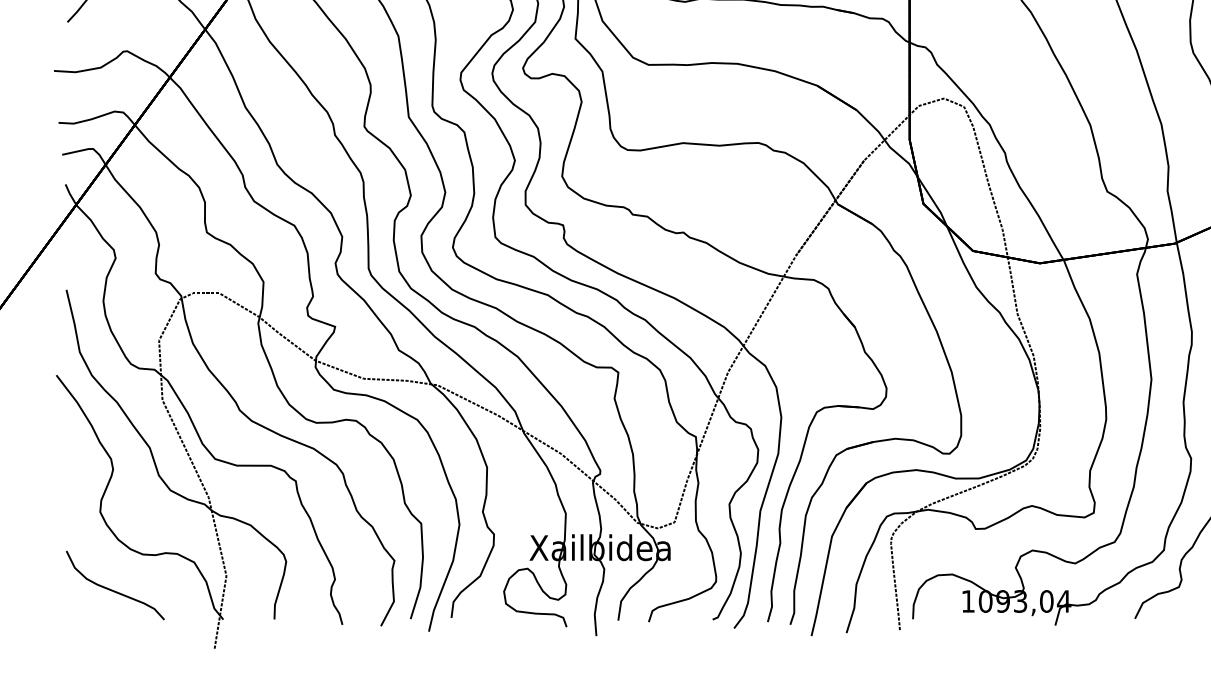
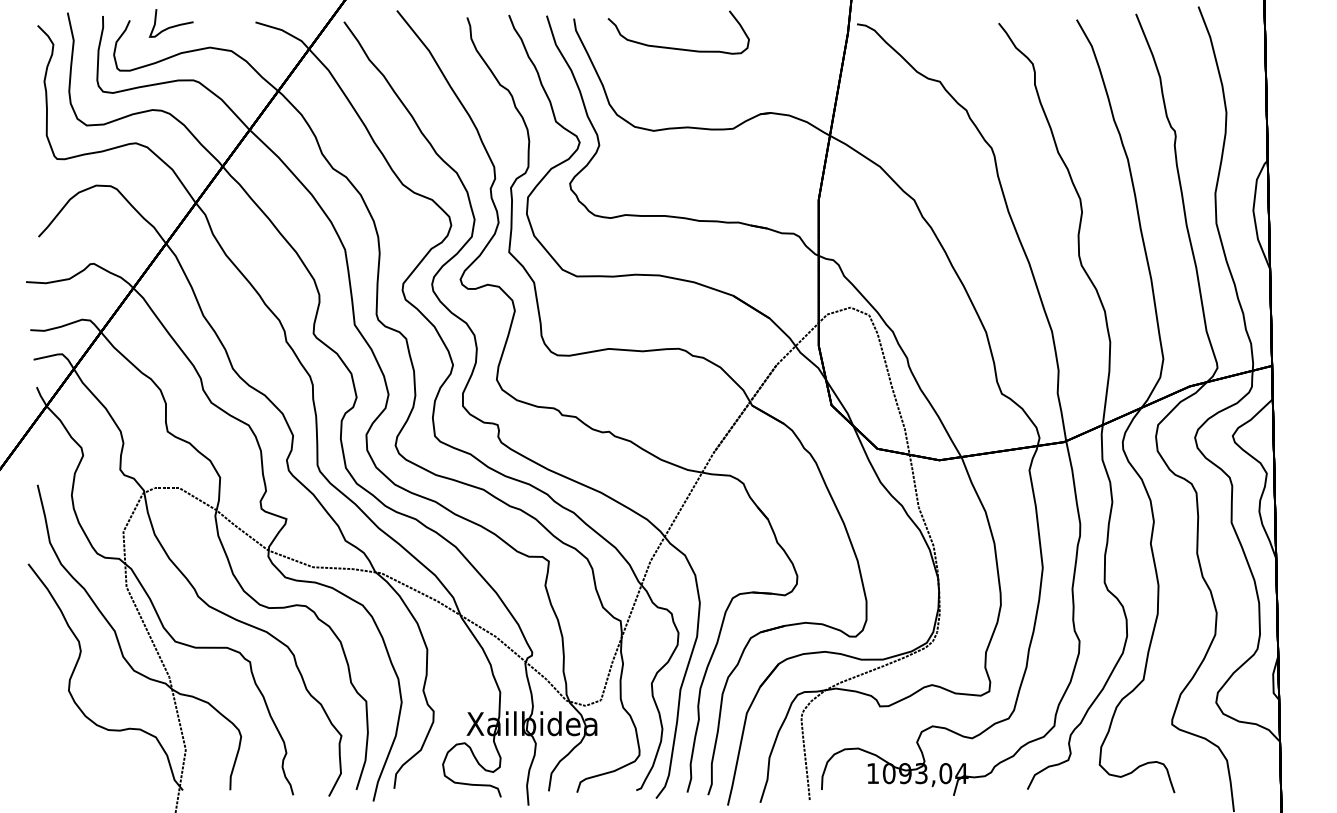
curve: (112, 589) -> (80, 762), removed

